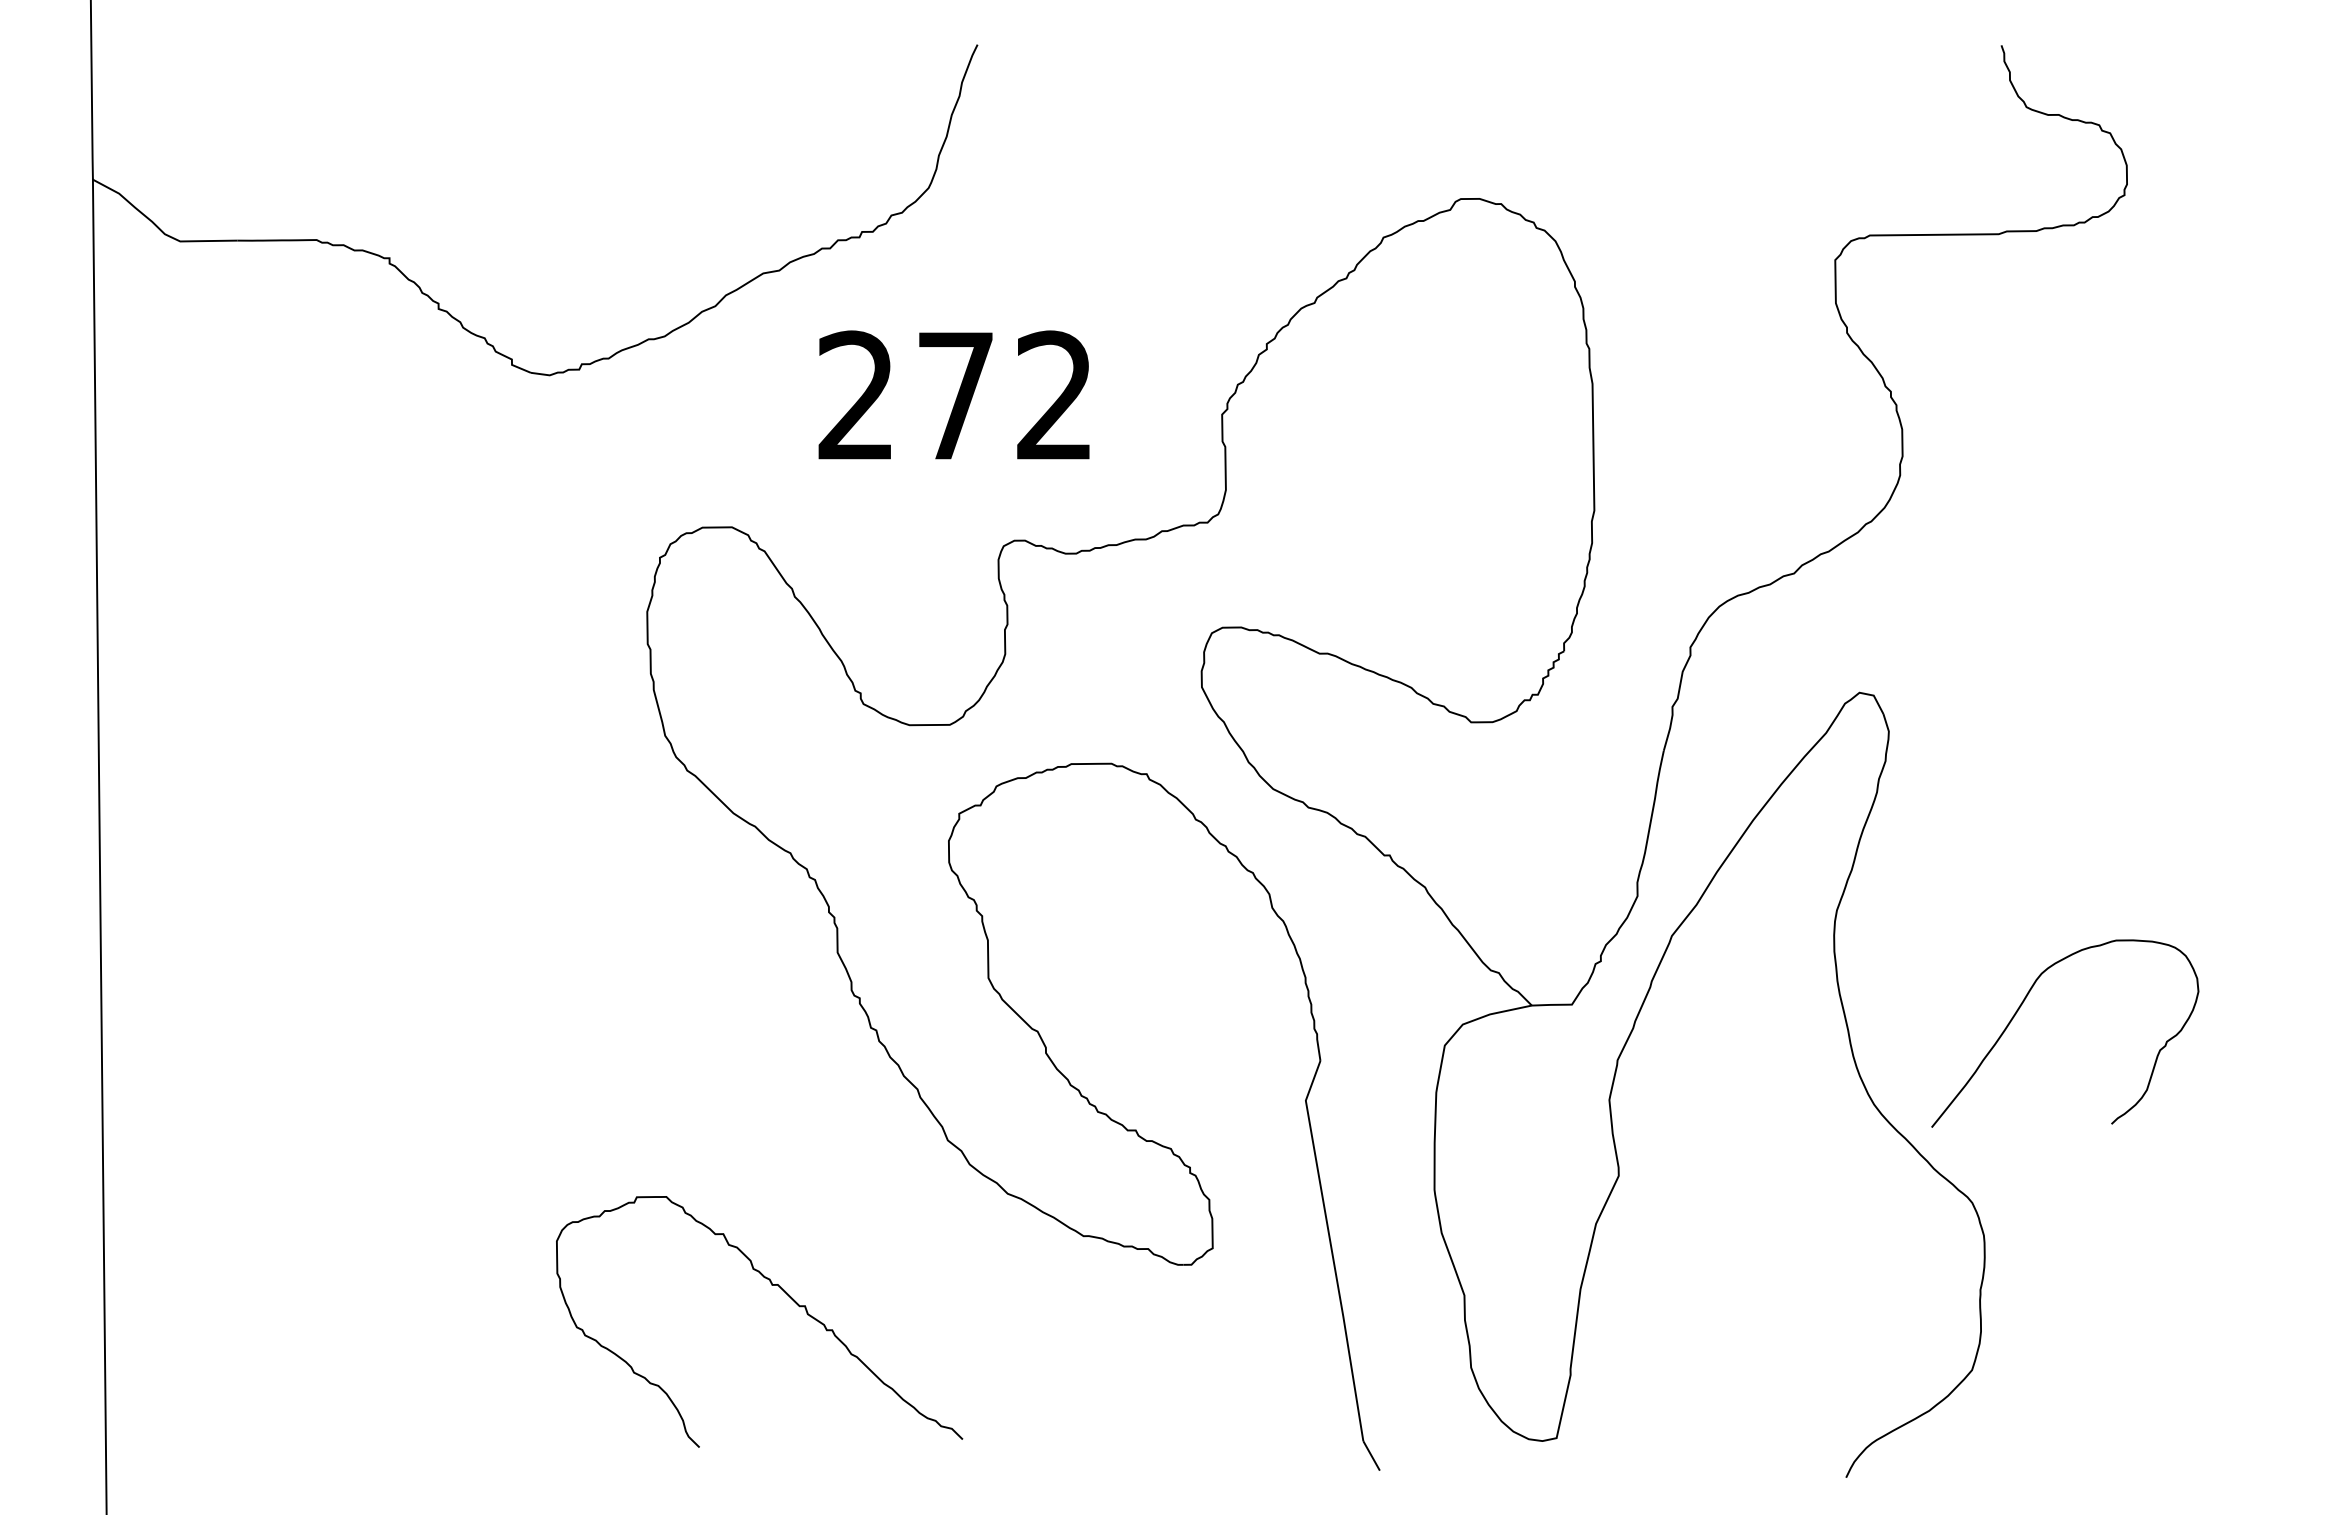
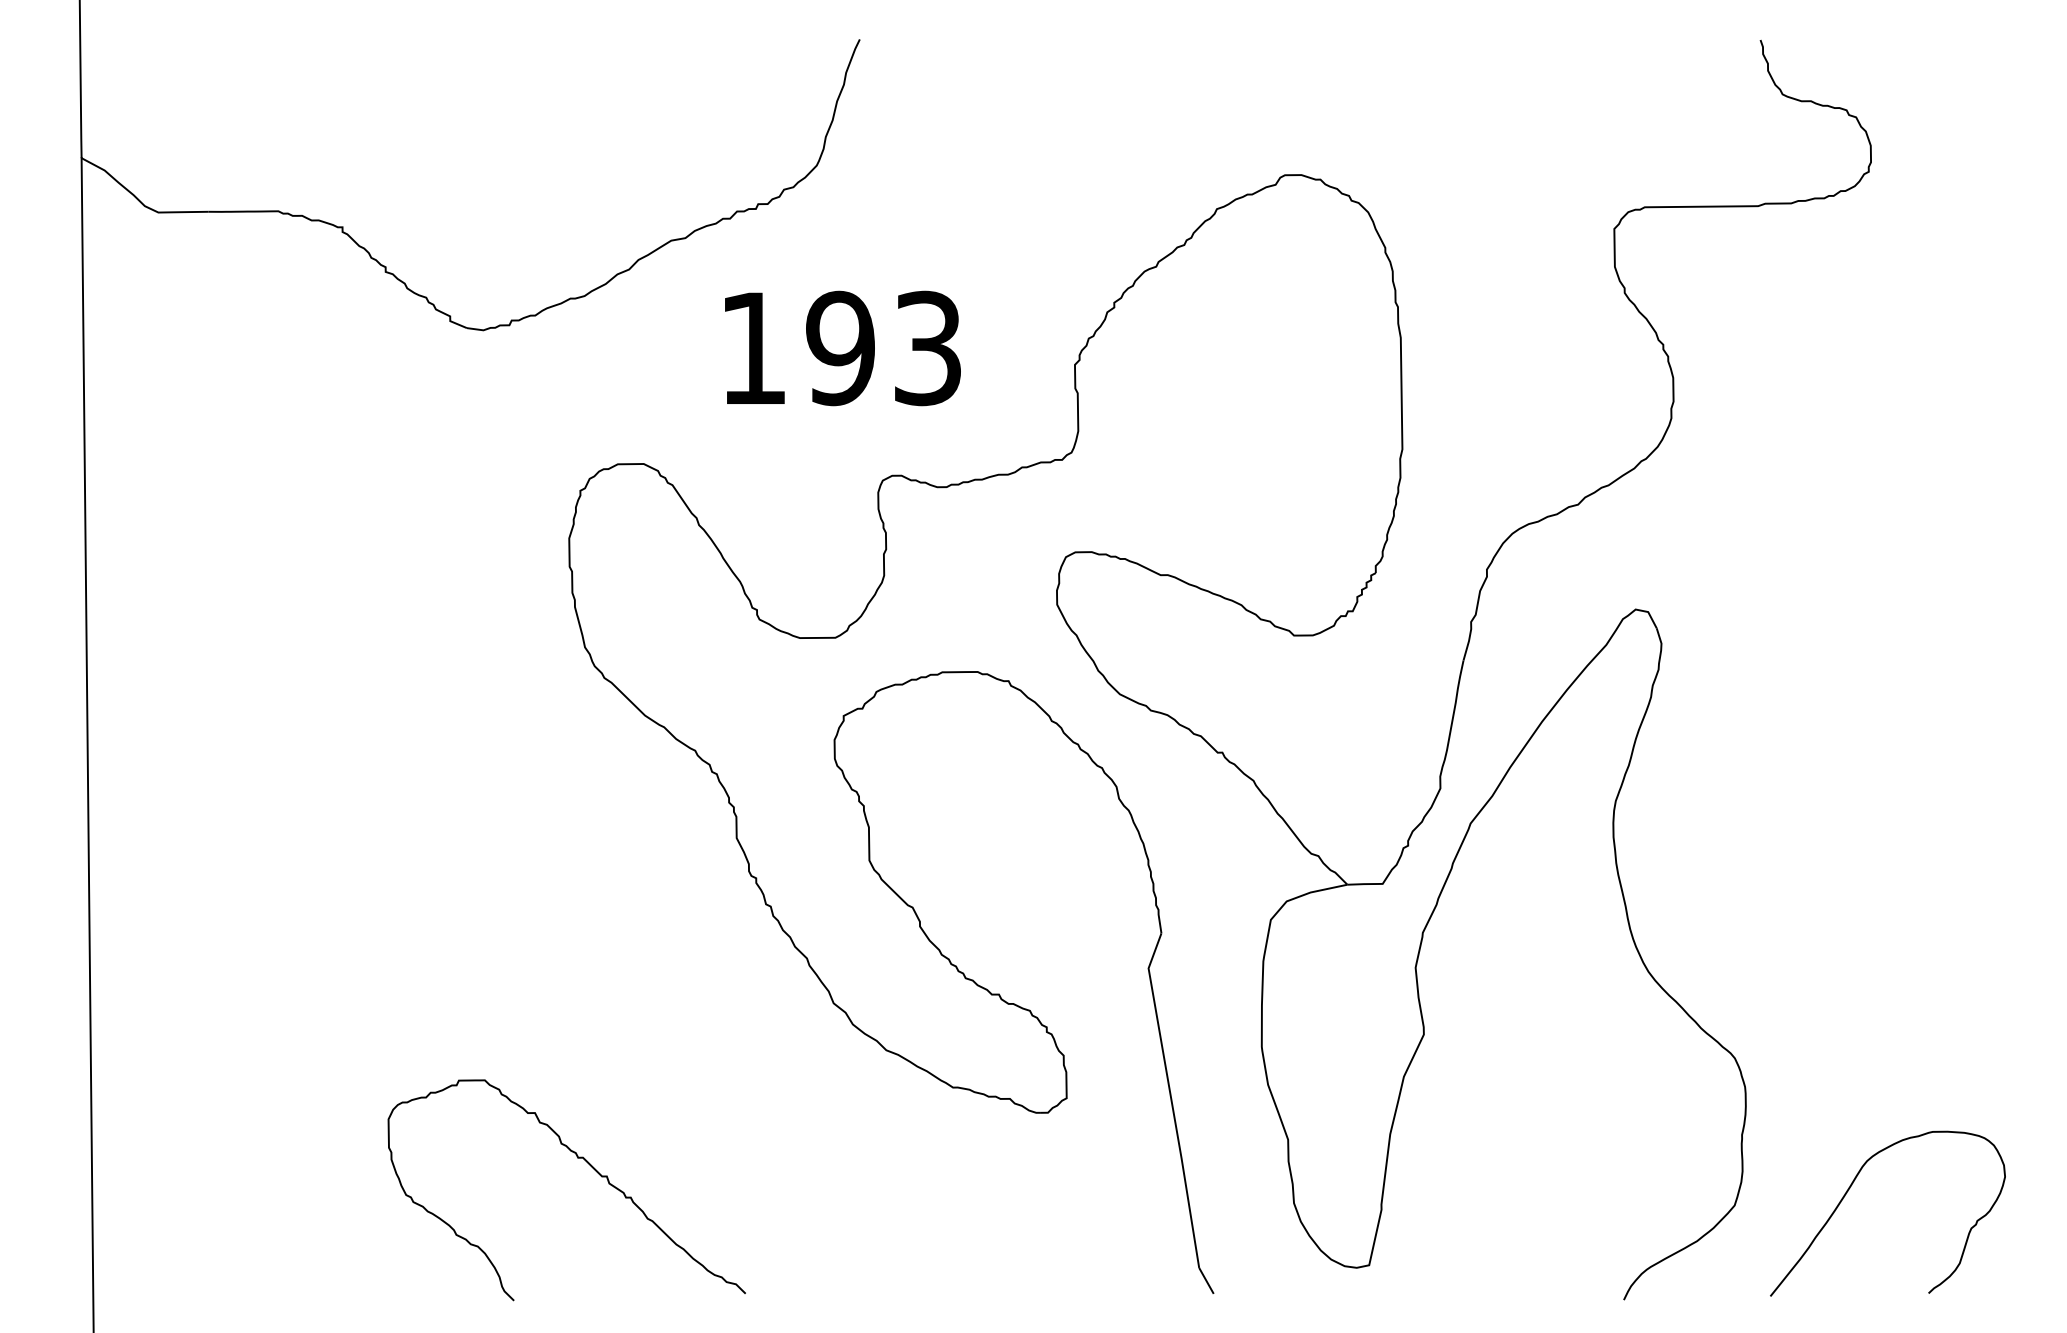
text: (955, 395) -> (840, 348), 272 -> 193
curve: (2023, 1003) -> (1851, 1187), moved
curve: (771, 1285) -> (577, 1158), moved

